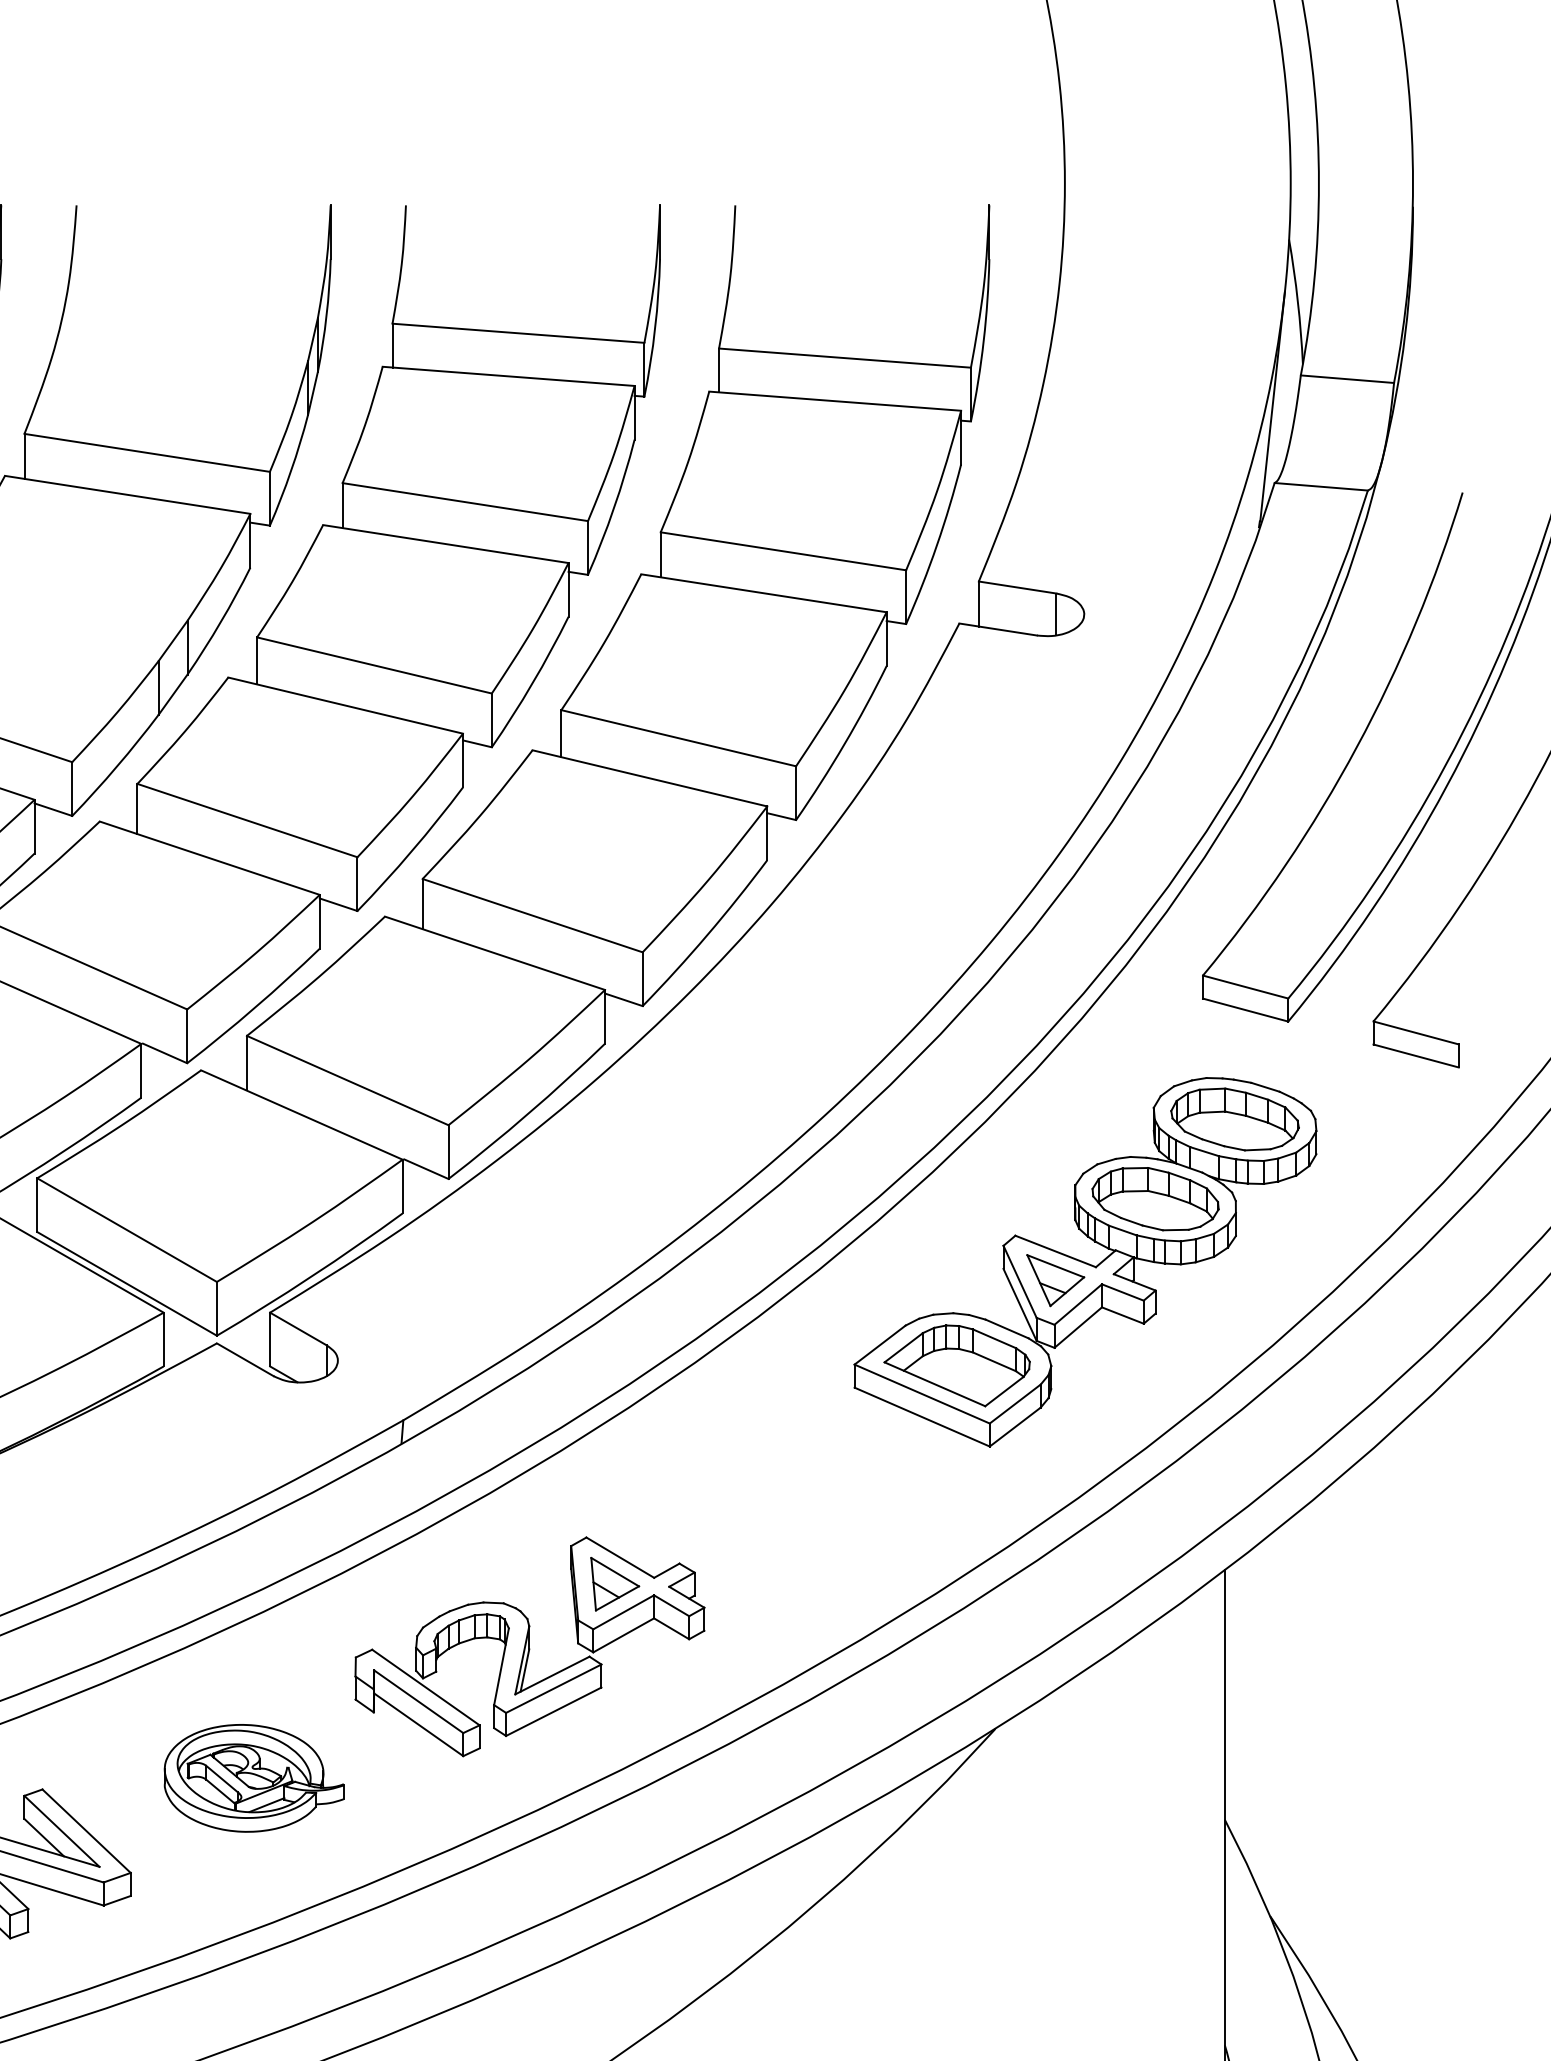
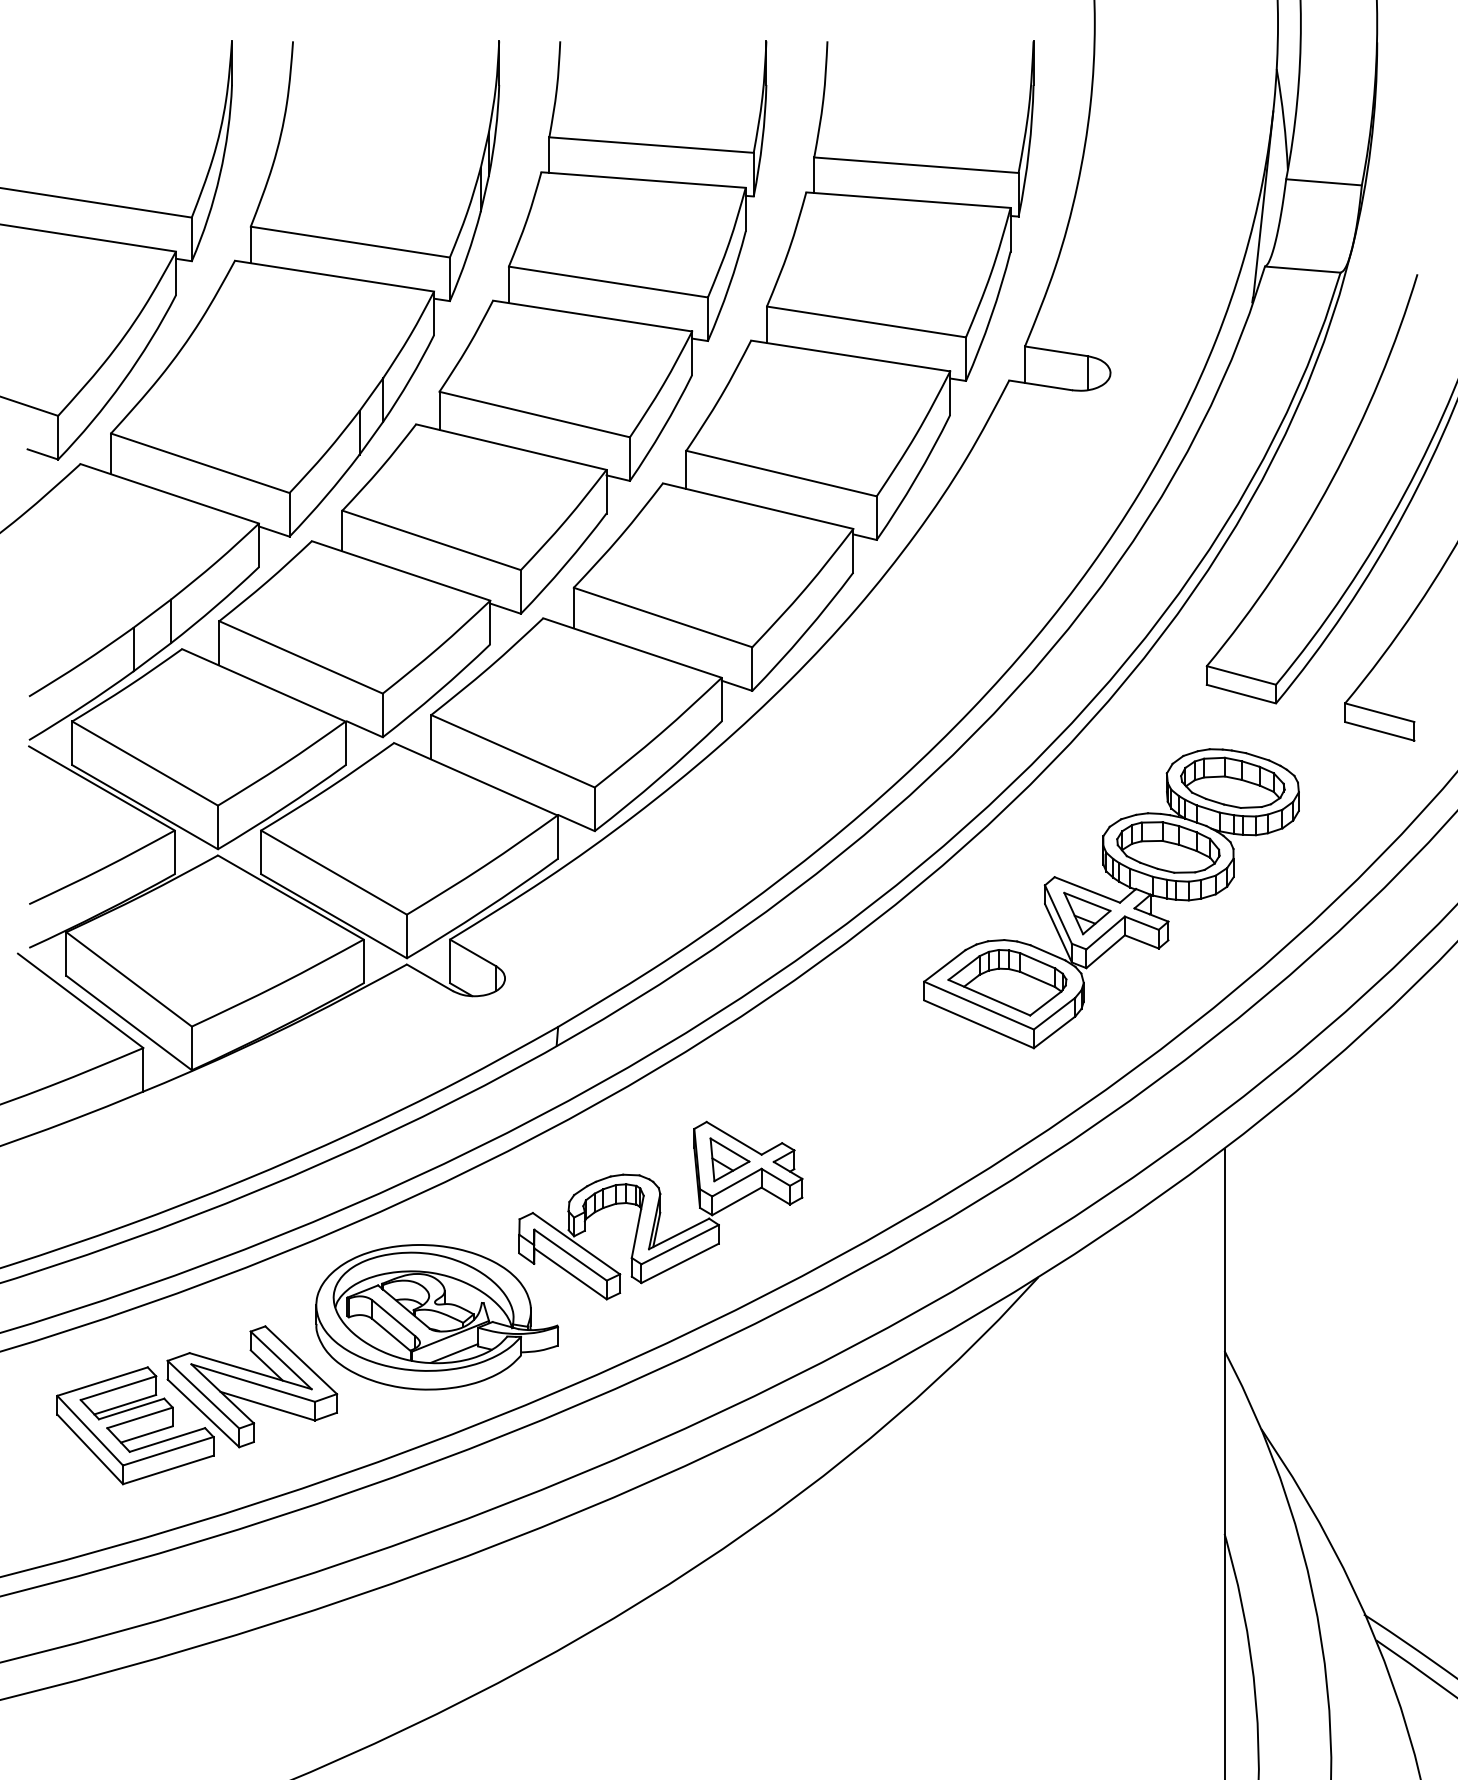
part: (253, 1778) -> (436, 1317), size x1.67

